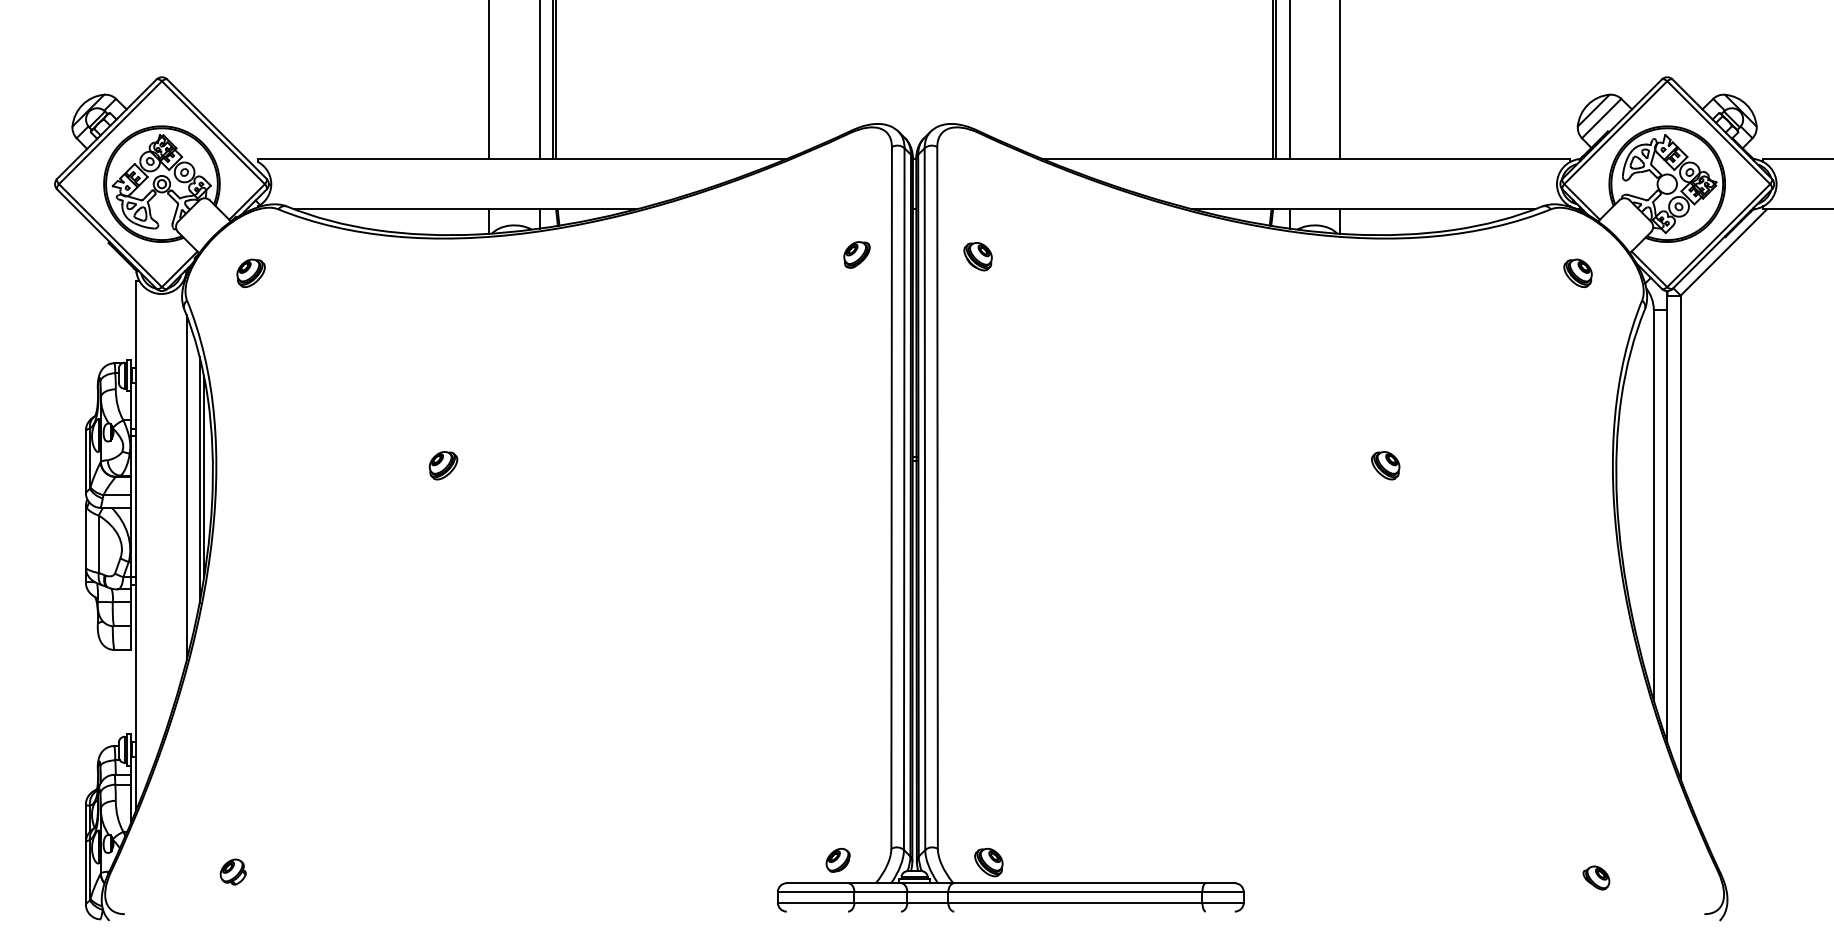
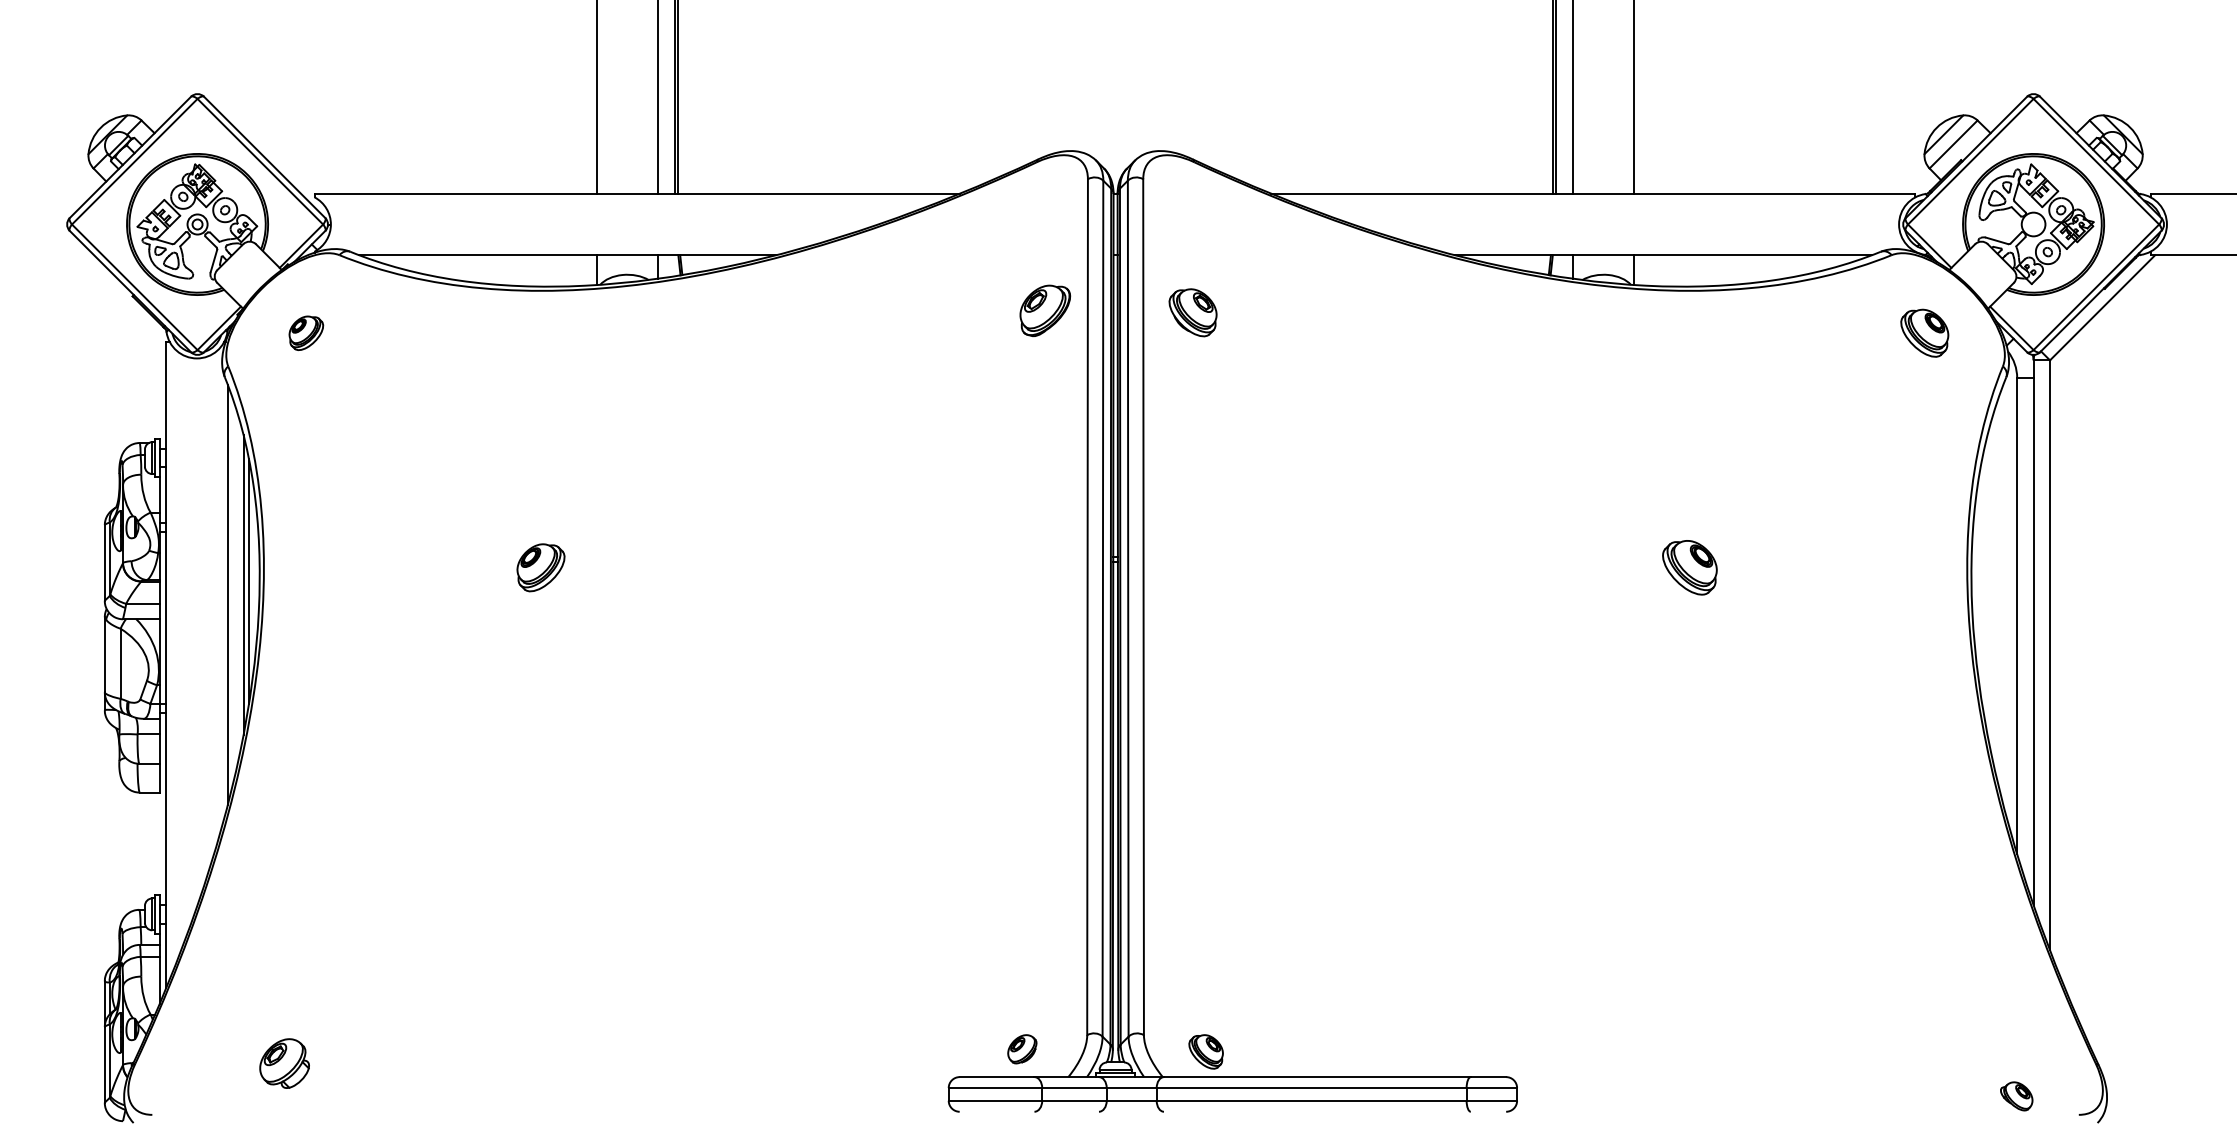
part: (856, 254) -> (1044, 310), size x1.6
part: (977, 256) -> (1192, 312), size x1.4
part: (1577, 273) -> (1924, 333), size x1.4
part: (443, 465) -> (540, 567), size x1.4
part: (1385, 465) -> (1689, 567), size x1.6
part: (232, 871) -> (283, 1062), size x1.6
part: (1596, 877) -> (2016, 1095), moved

